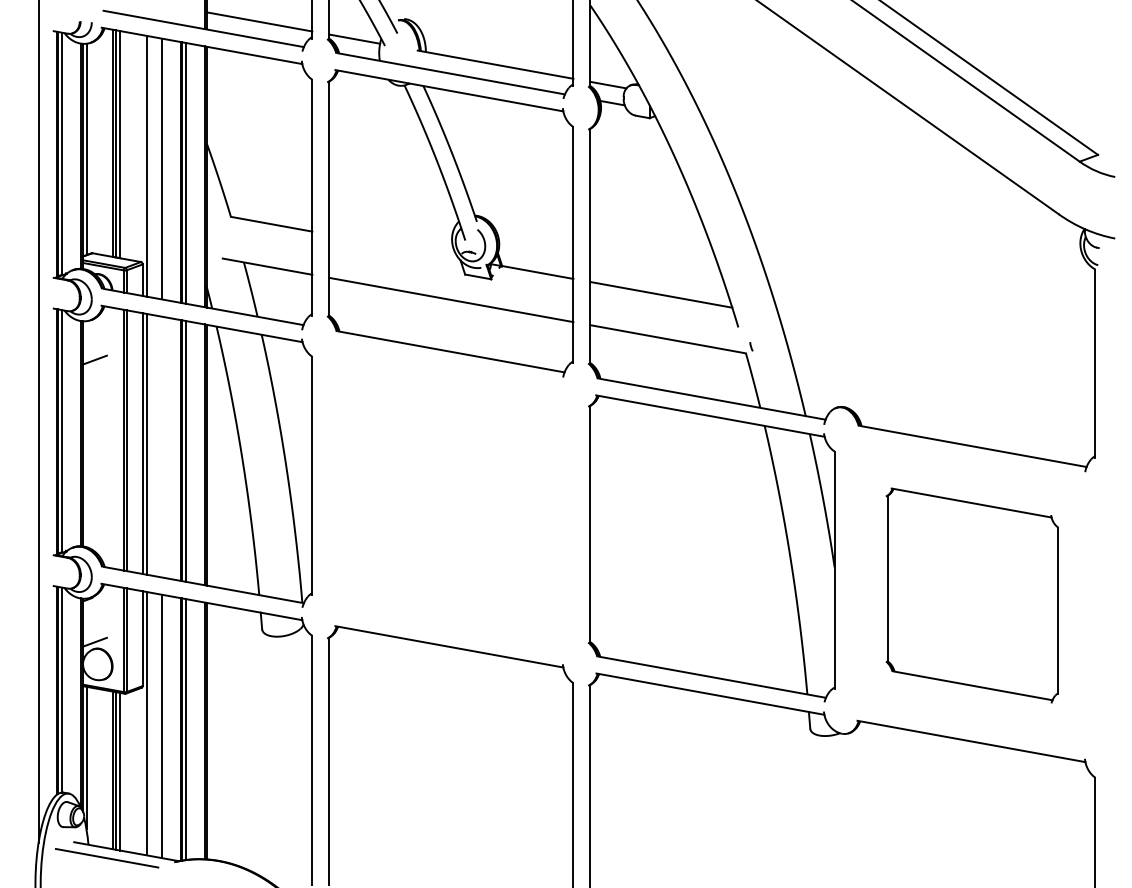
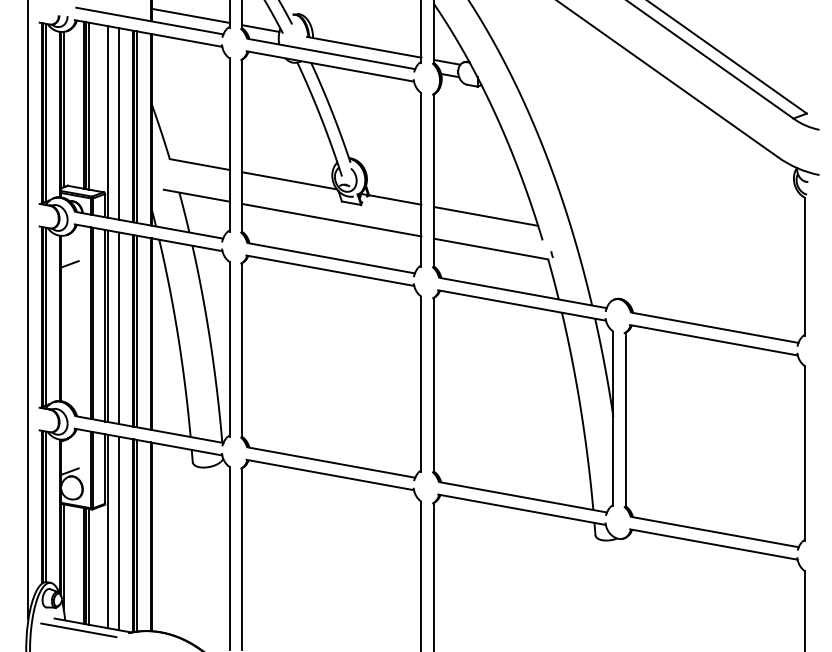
line: (393, 246) -> (289, 180), added
line: (162, 446) -> (119, 327), added
part: (449, 500) -> (330, 367), added
part: (971, 595) -> (713, 437), size x1.43

